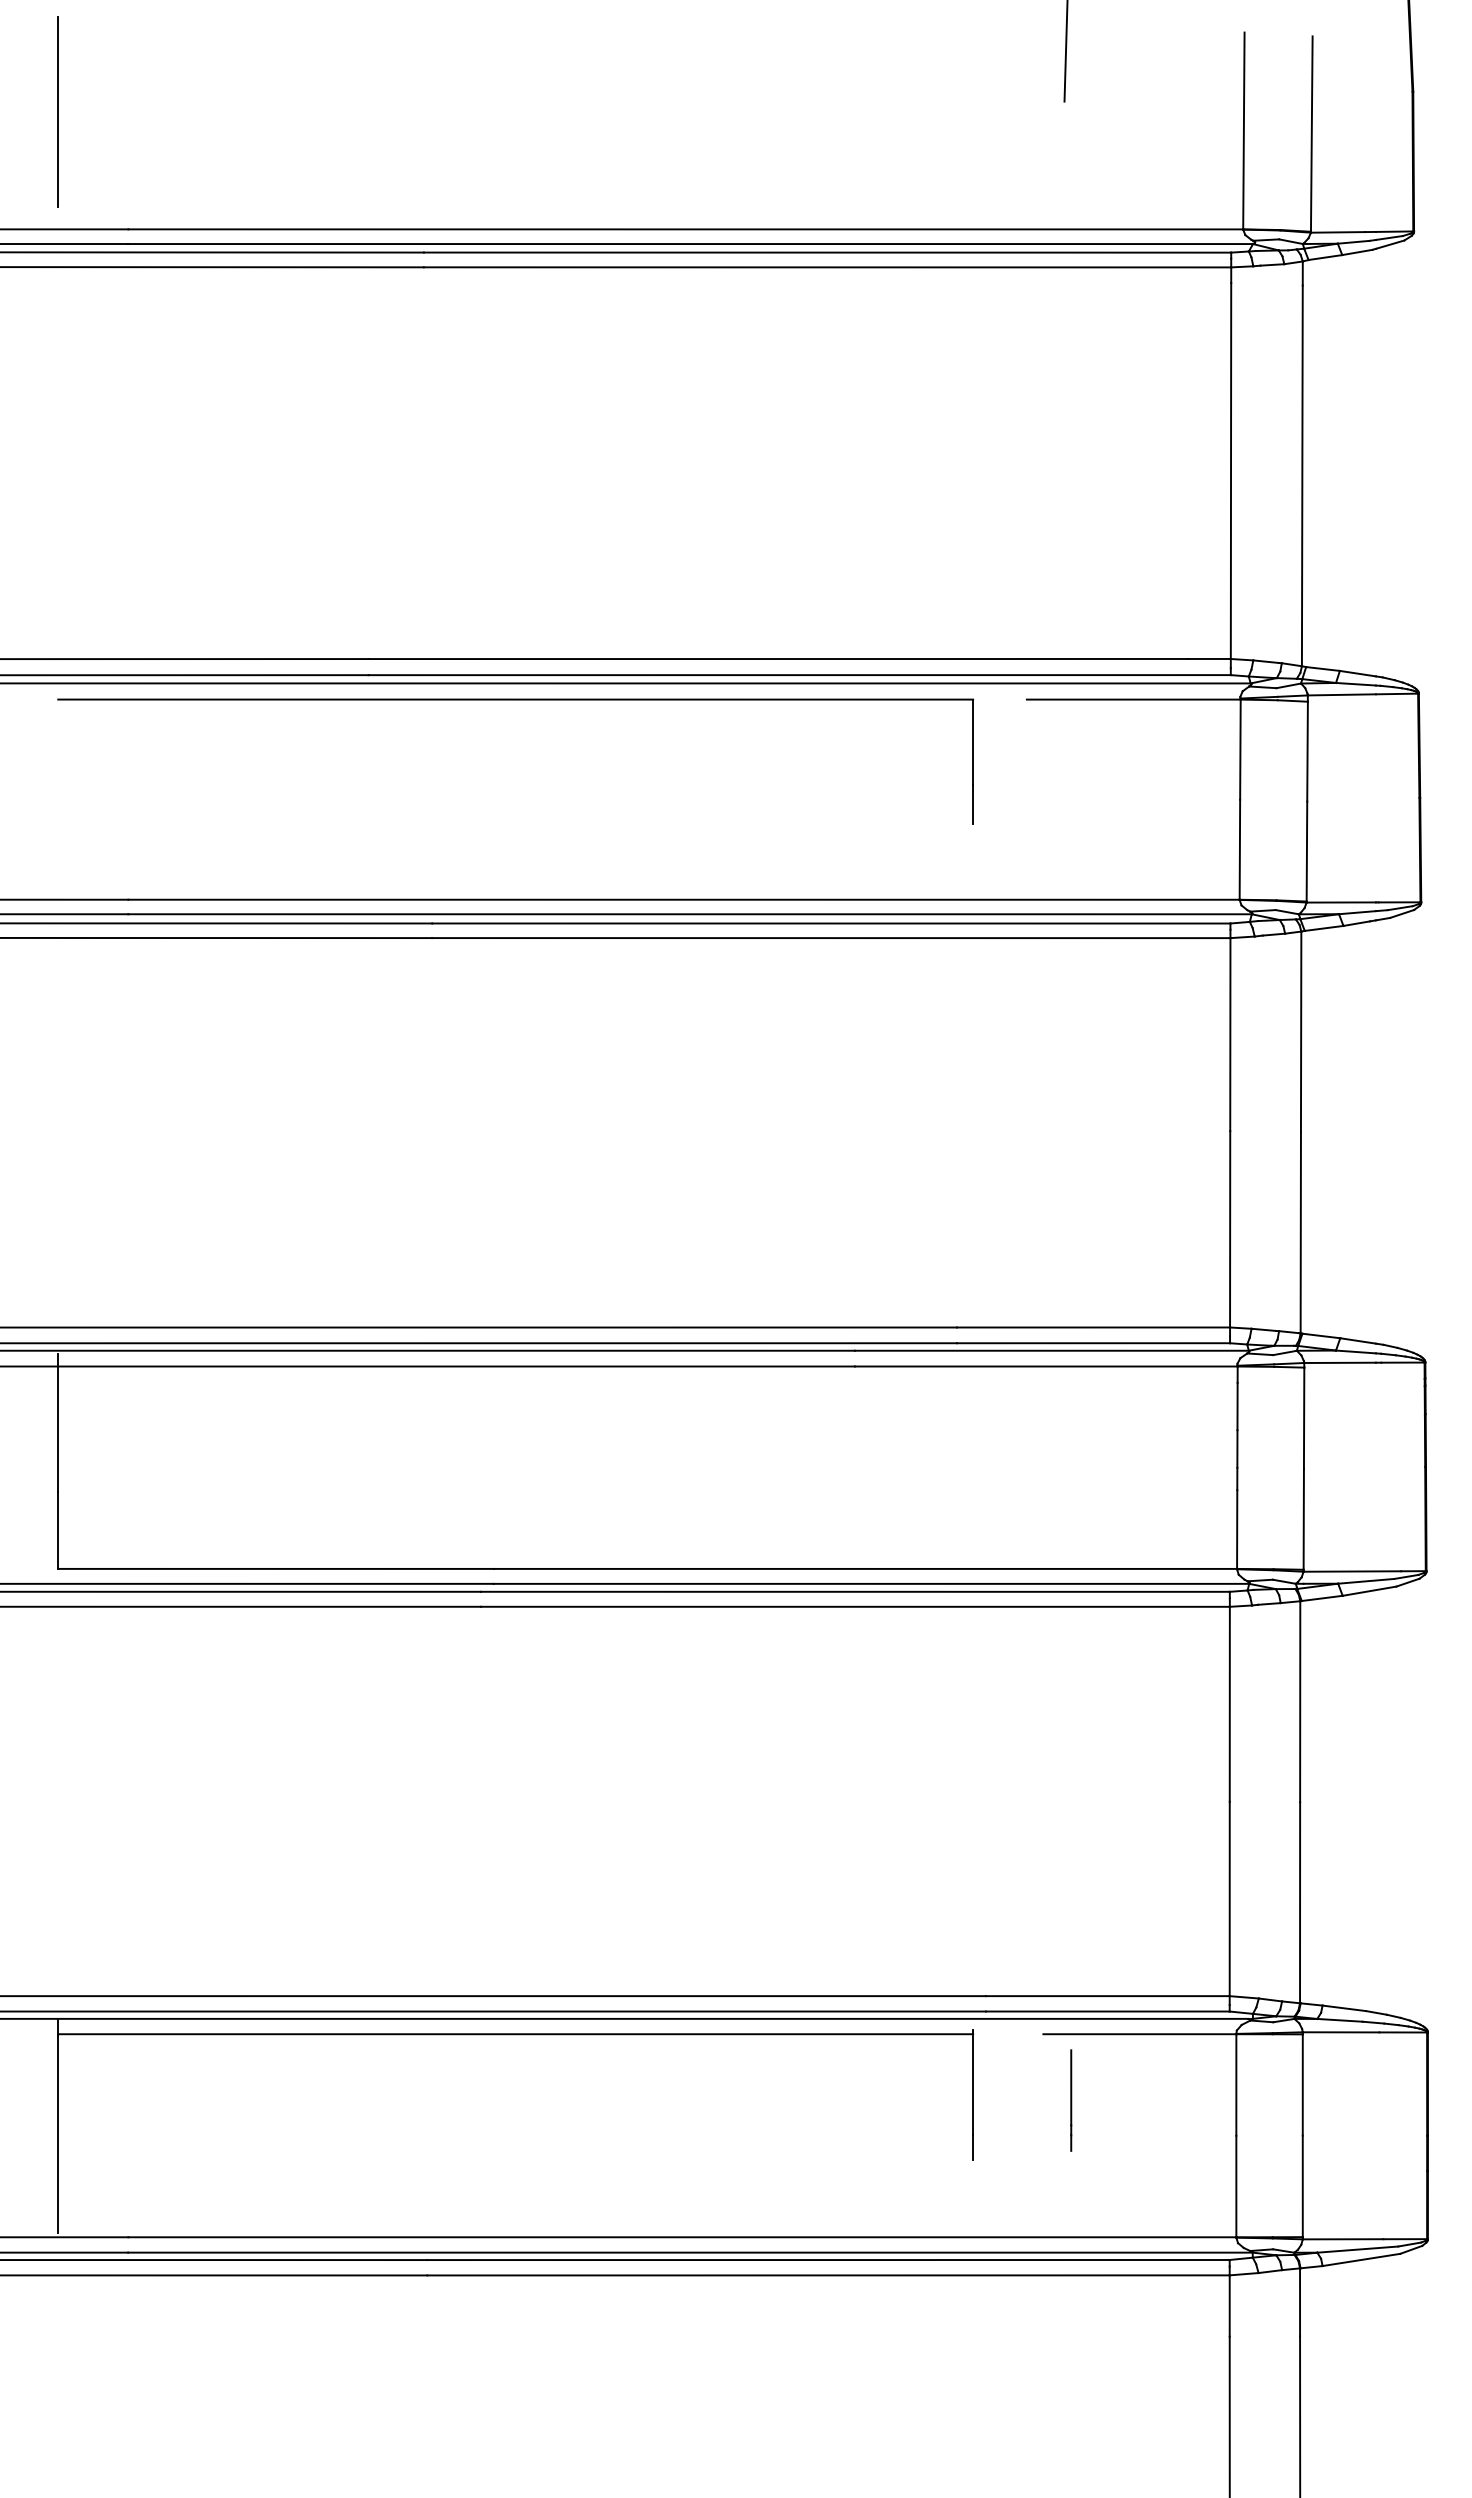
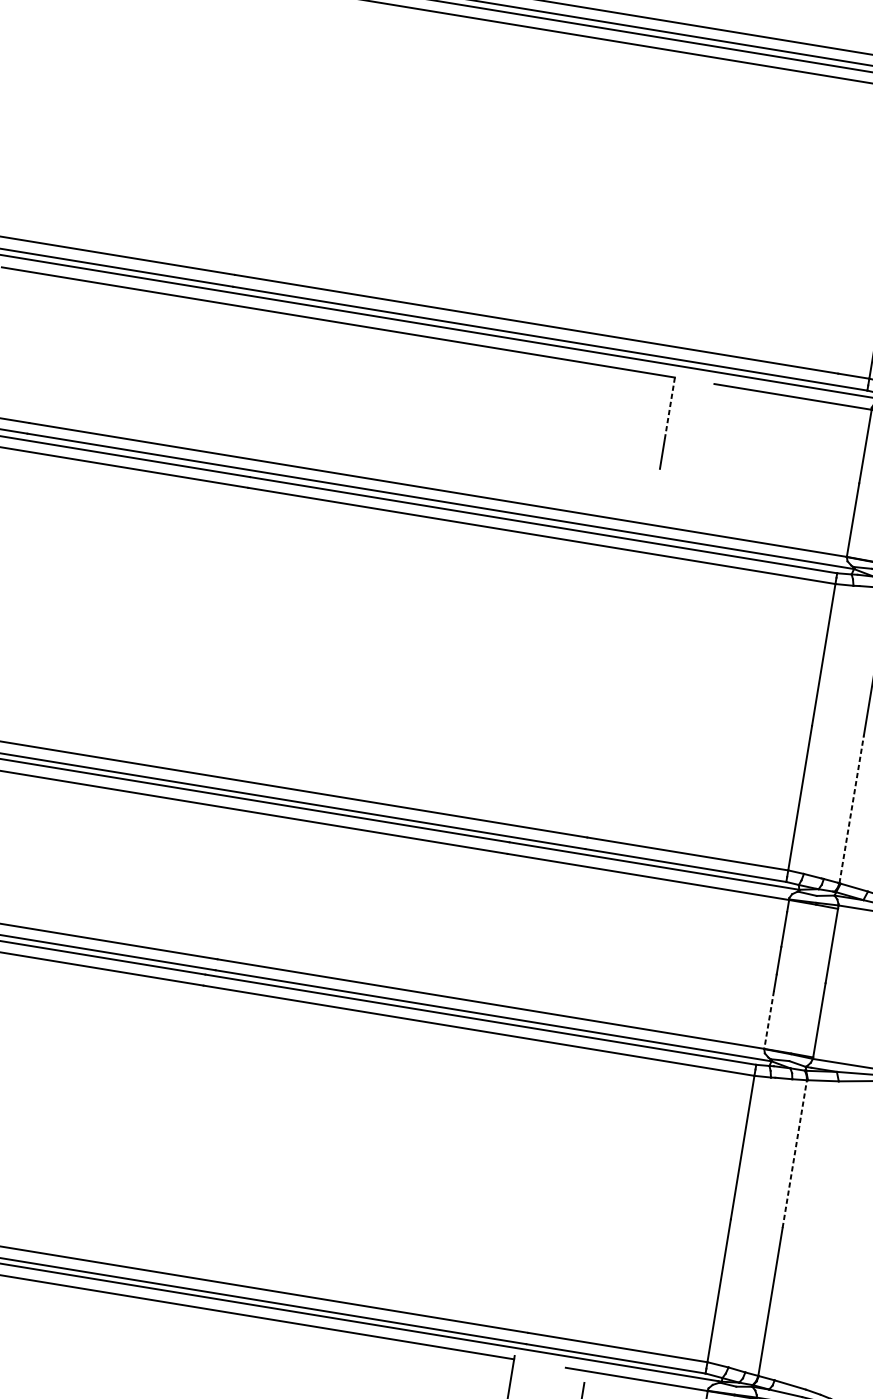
line: (973, 742) -> (670, 409), solid -> dashed
line: (1300, 1232) -> (851, 809), solid -> dashed
line: (1237, 1530) -> (769, 1020), solid -> dashed
line: (1300, 1701) -> (795, 1154), solid -> dashed

